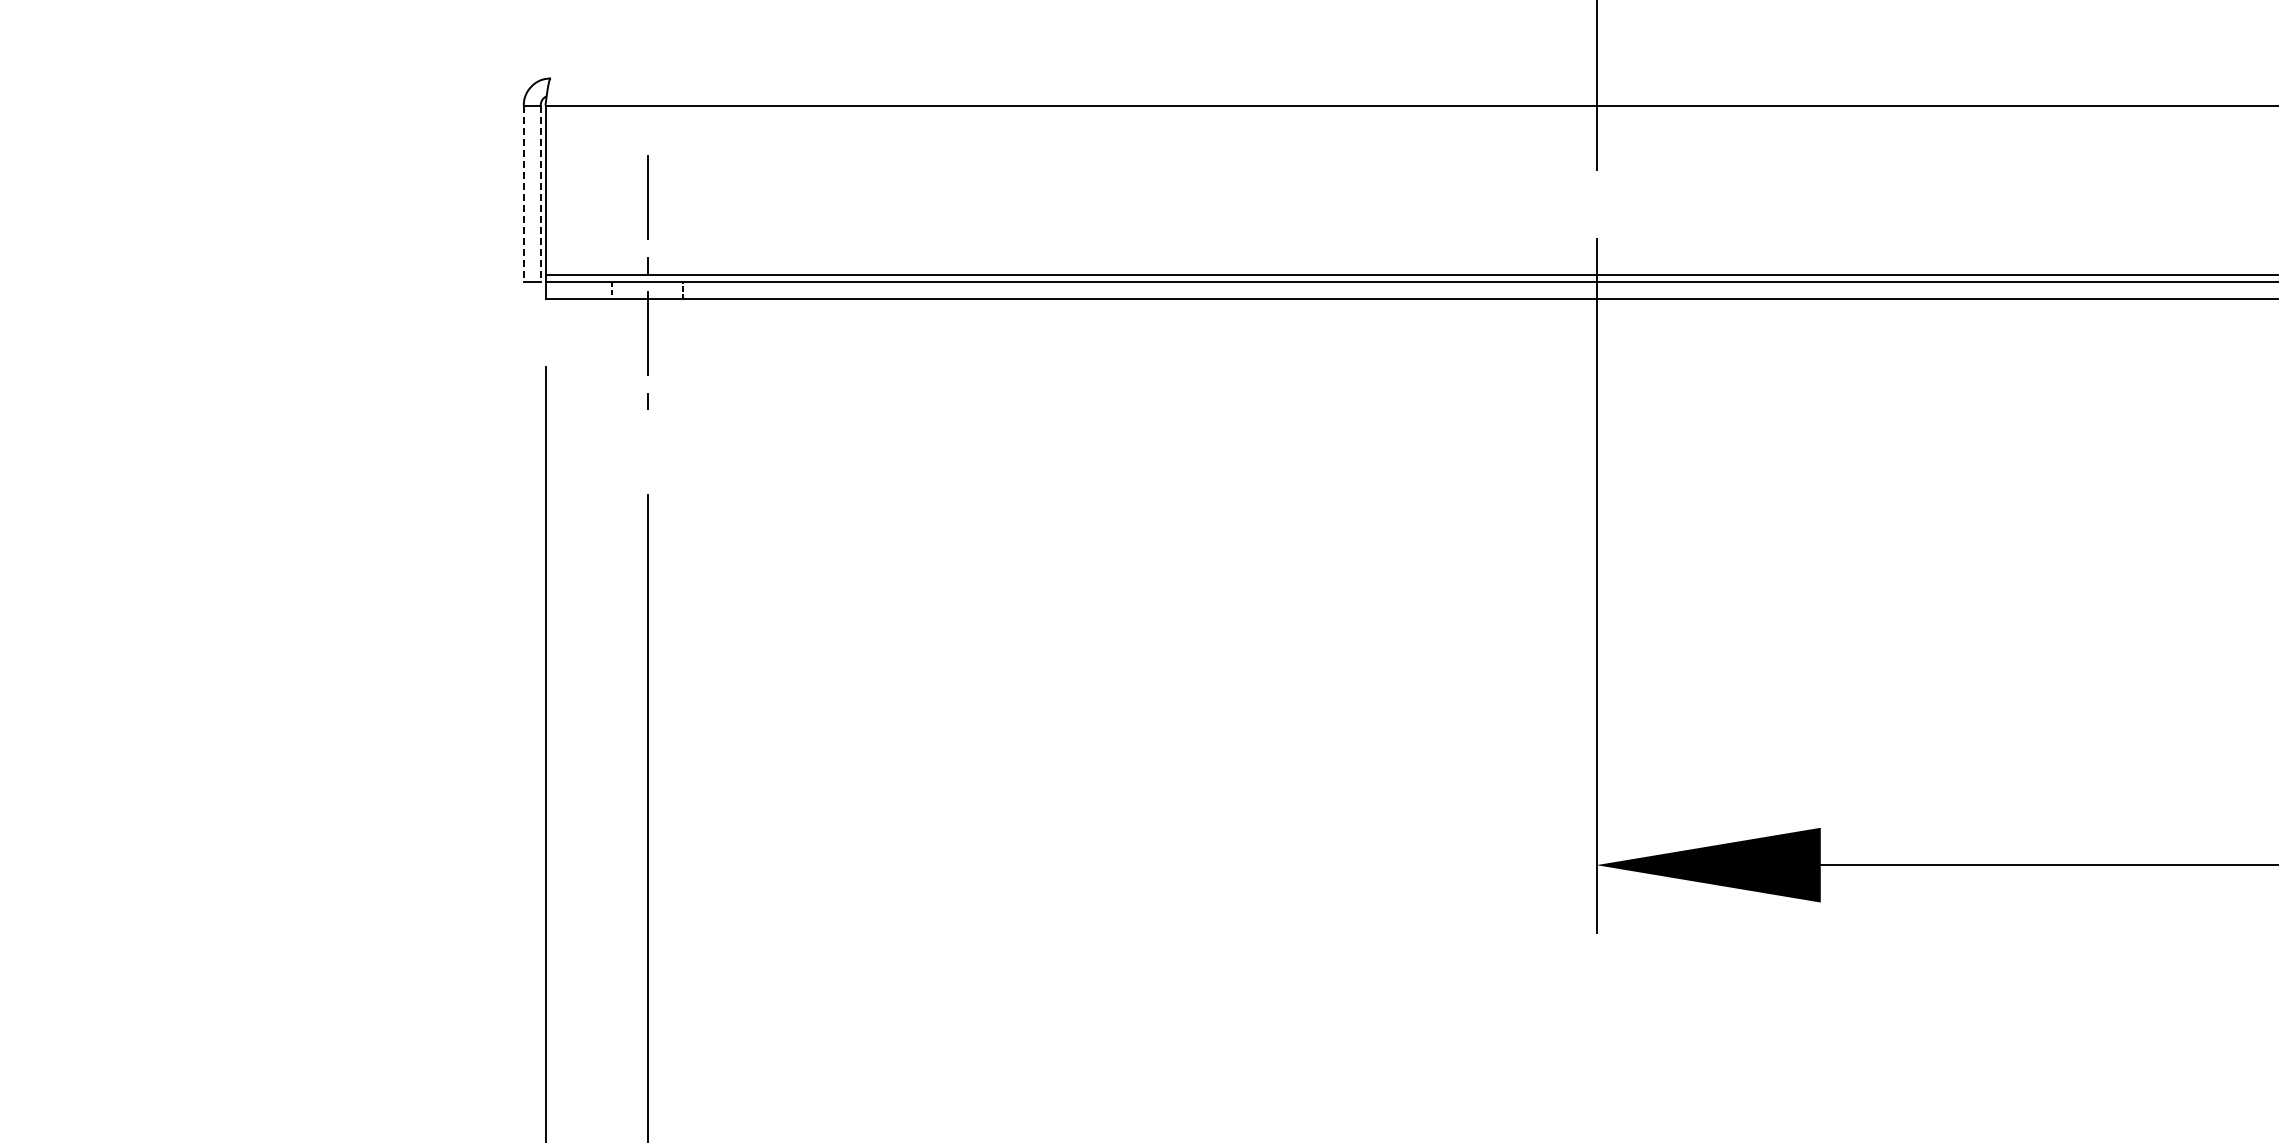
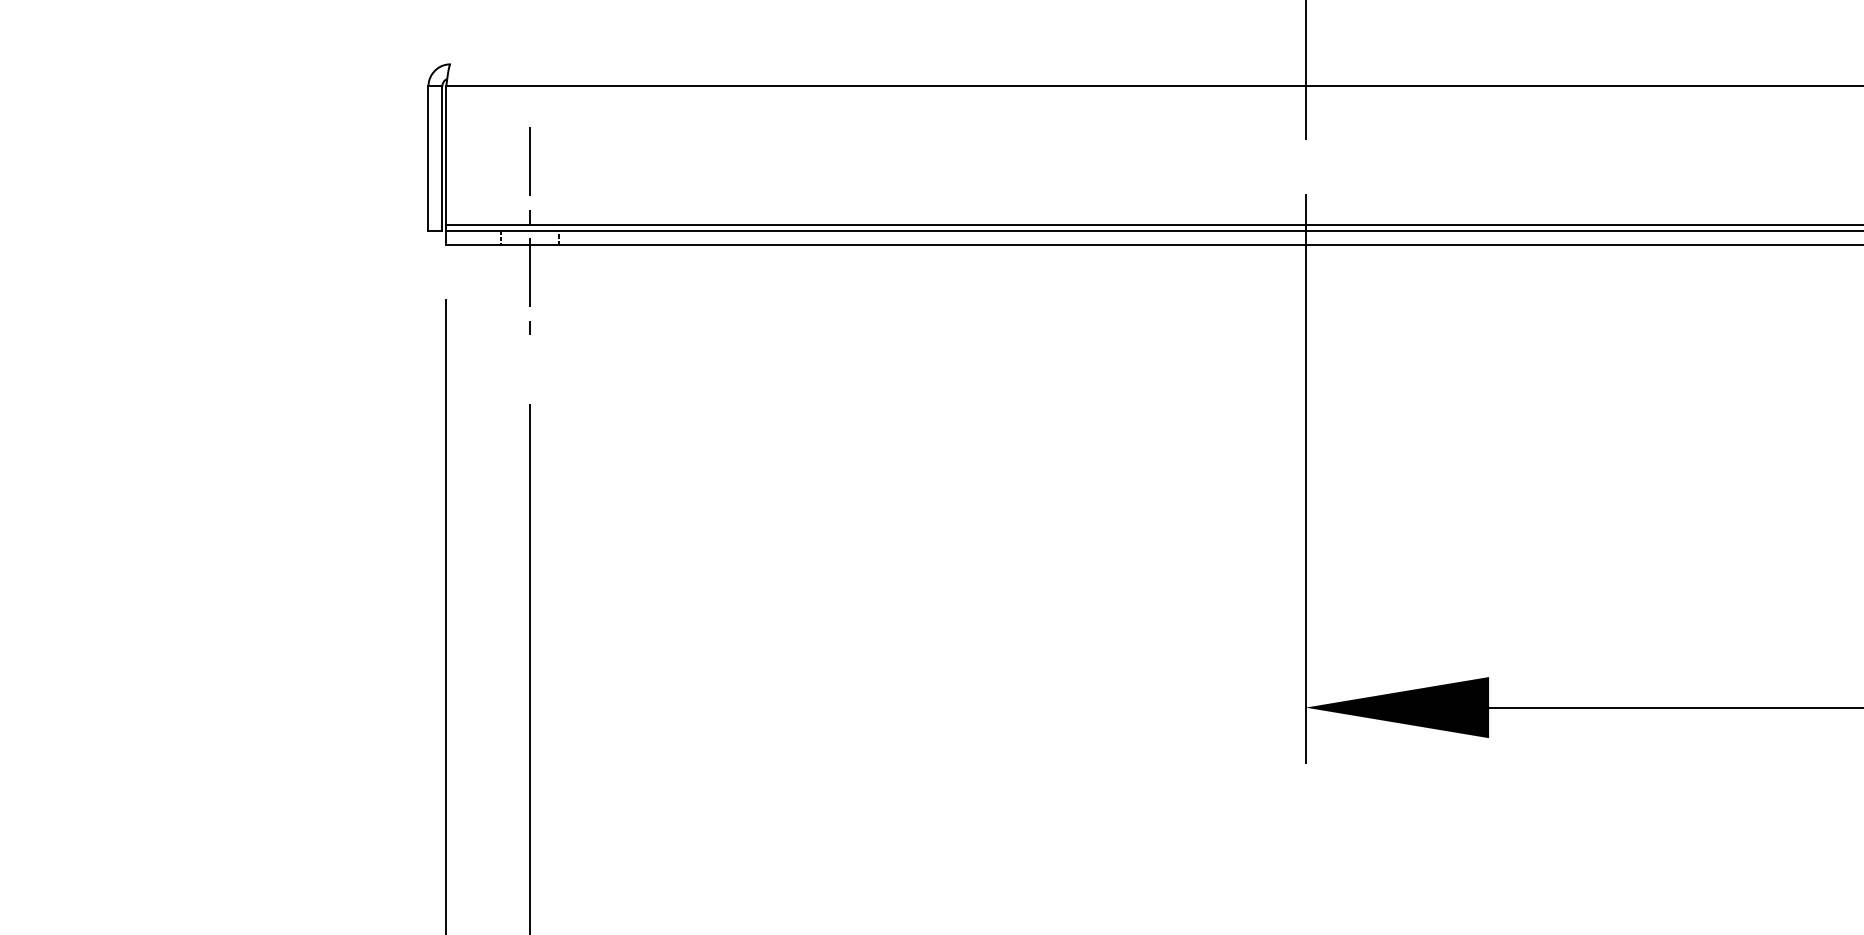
line: (523, 194) -> (428, 159), dashed -> solid
line: (540, 194) -> (442, 159), dashed -> solid

